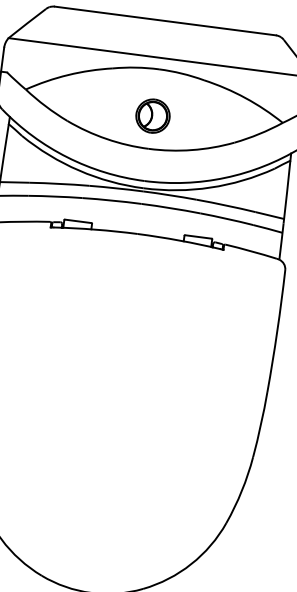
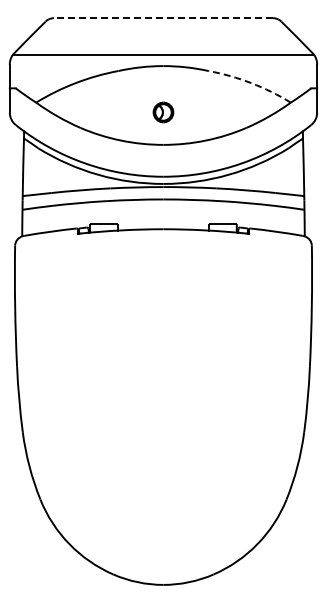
line: (165, 21) -> (163, 18), solid -> dashed
arc: (245, 98) -> (251, 83), solid -> dashed
part: (153, 116) -> (163, 112), size x0.6

